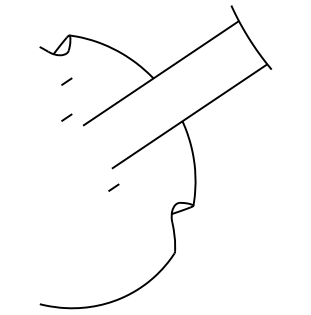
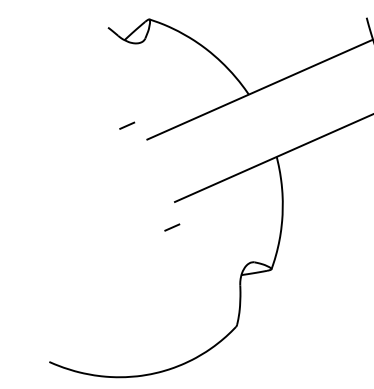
line: (66, 81) -> (135, 78), removed

